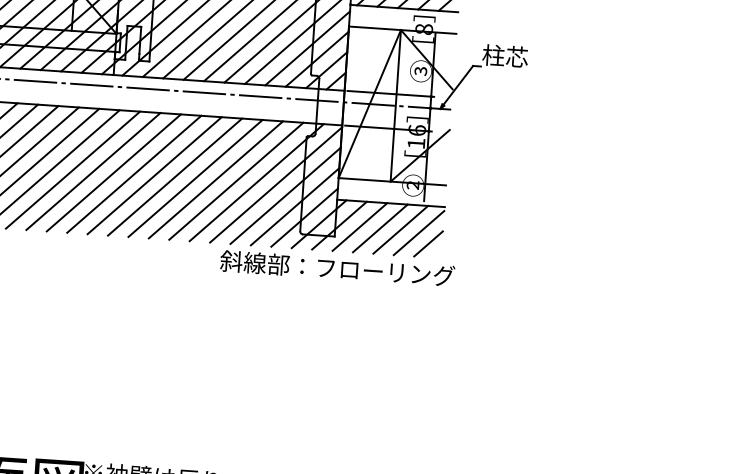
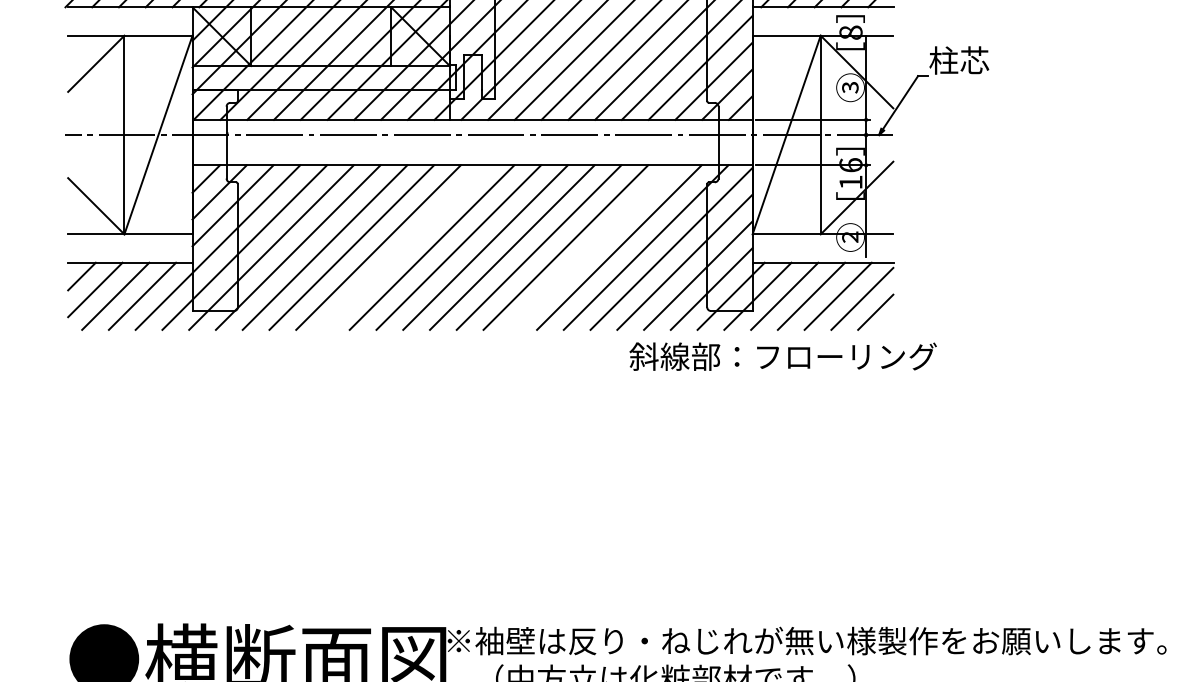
line: (72, 170) -> (404, 247), removed
line: (215, 179) -> (592, 247), removed
text: (337, 268) -> (782, 356), moved

